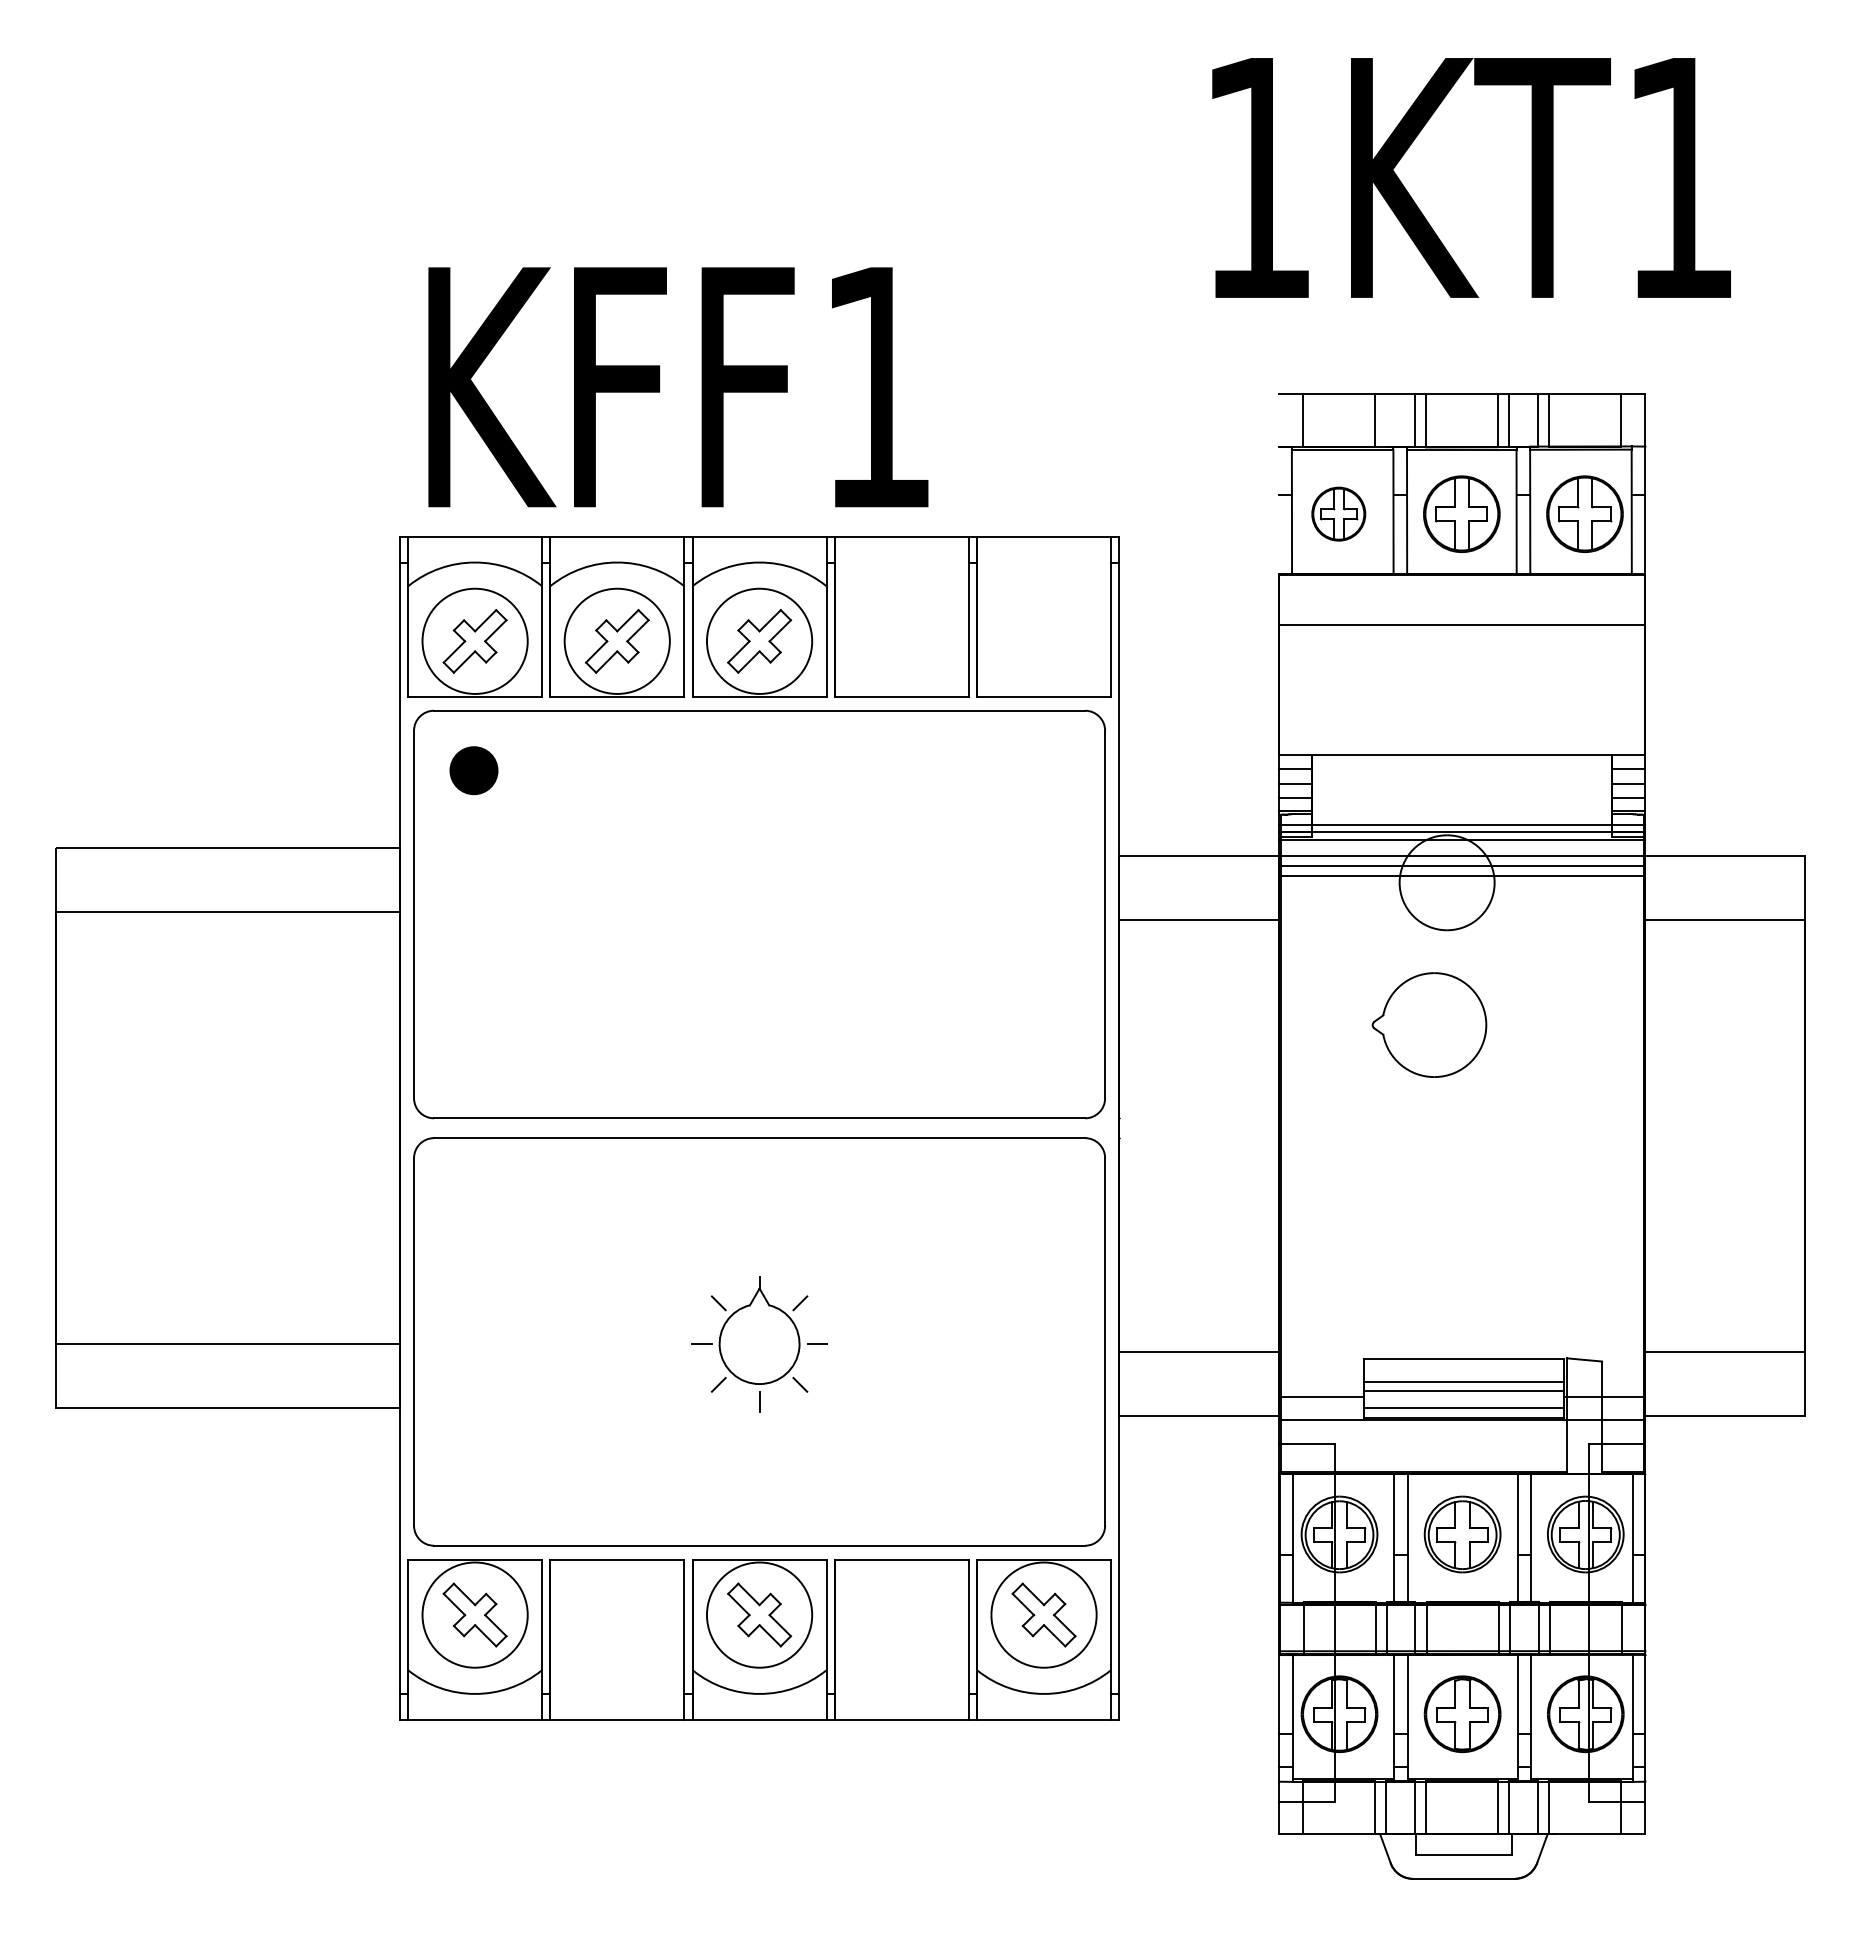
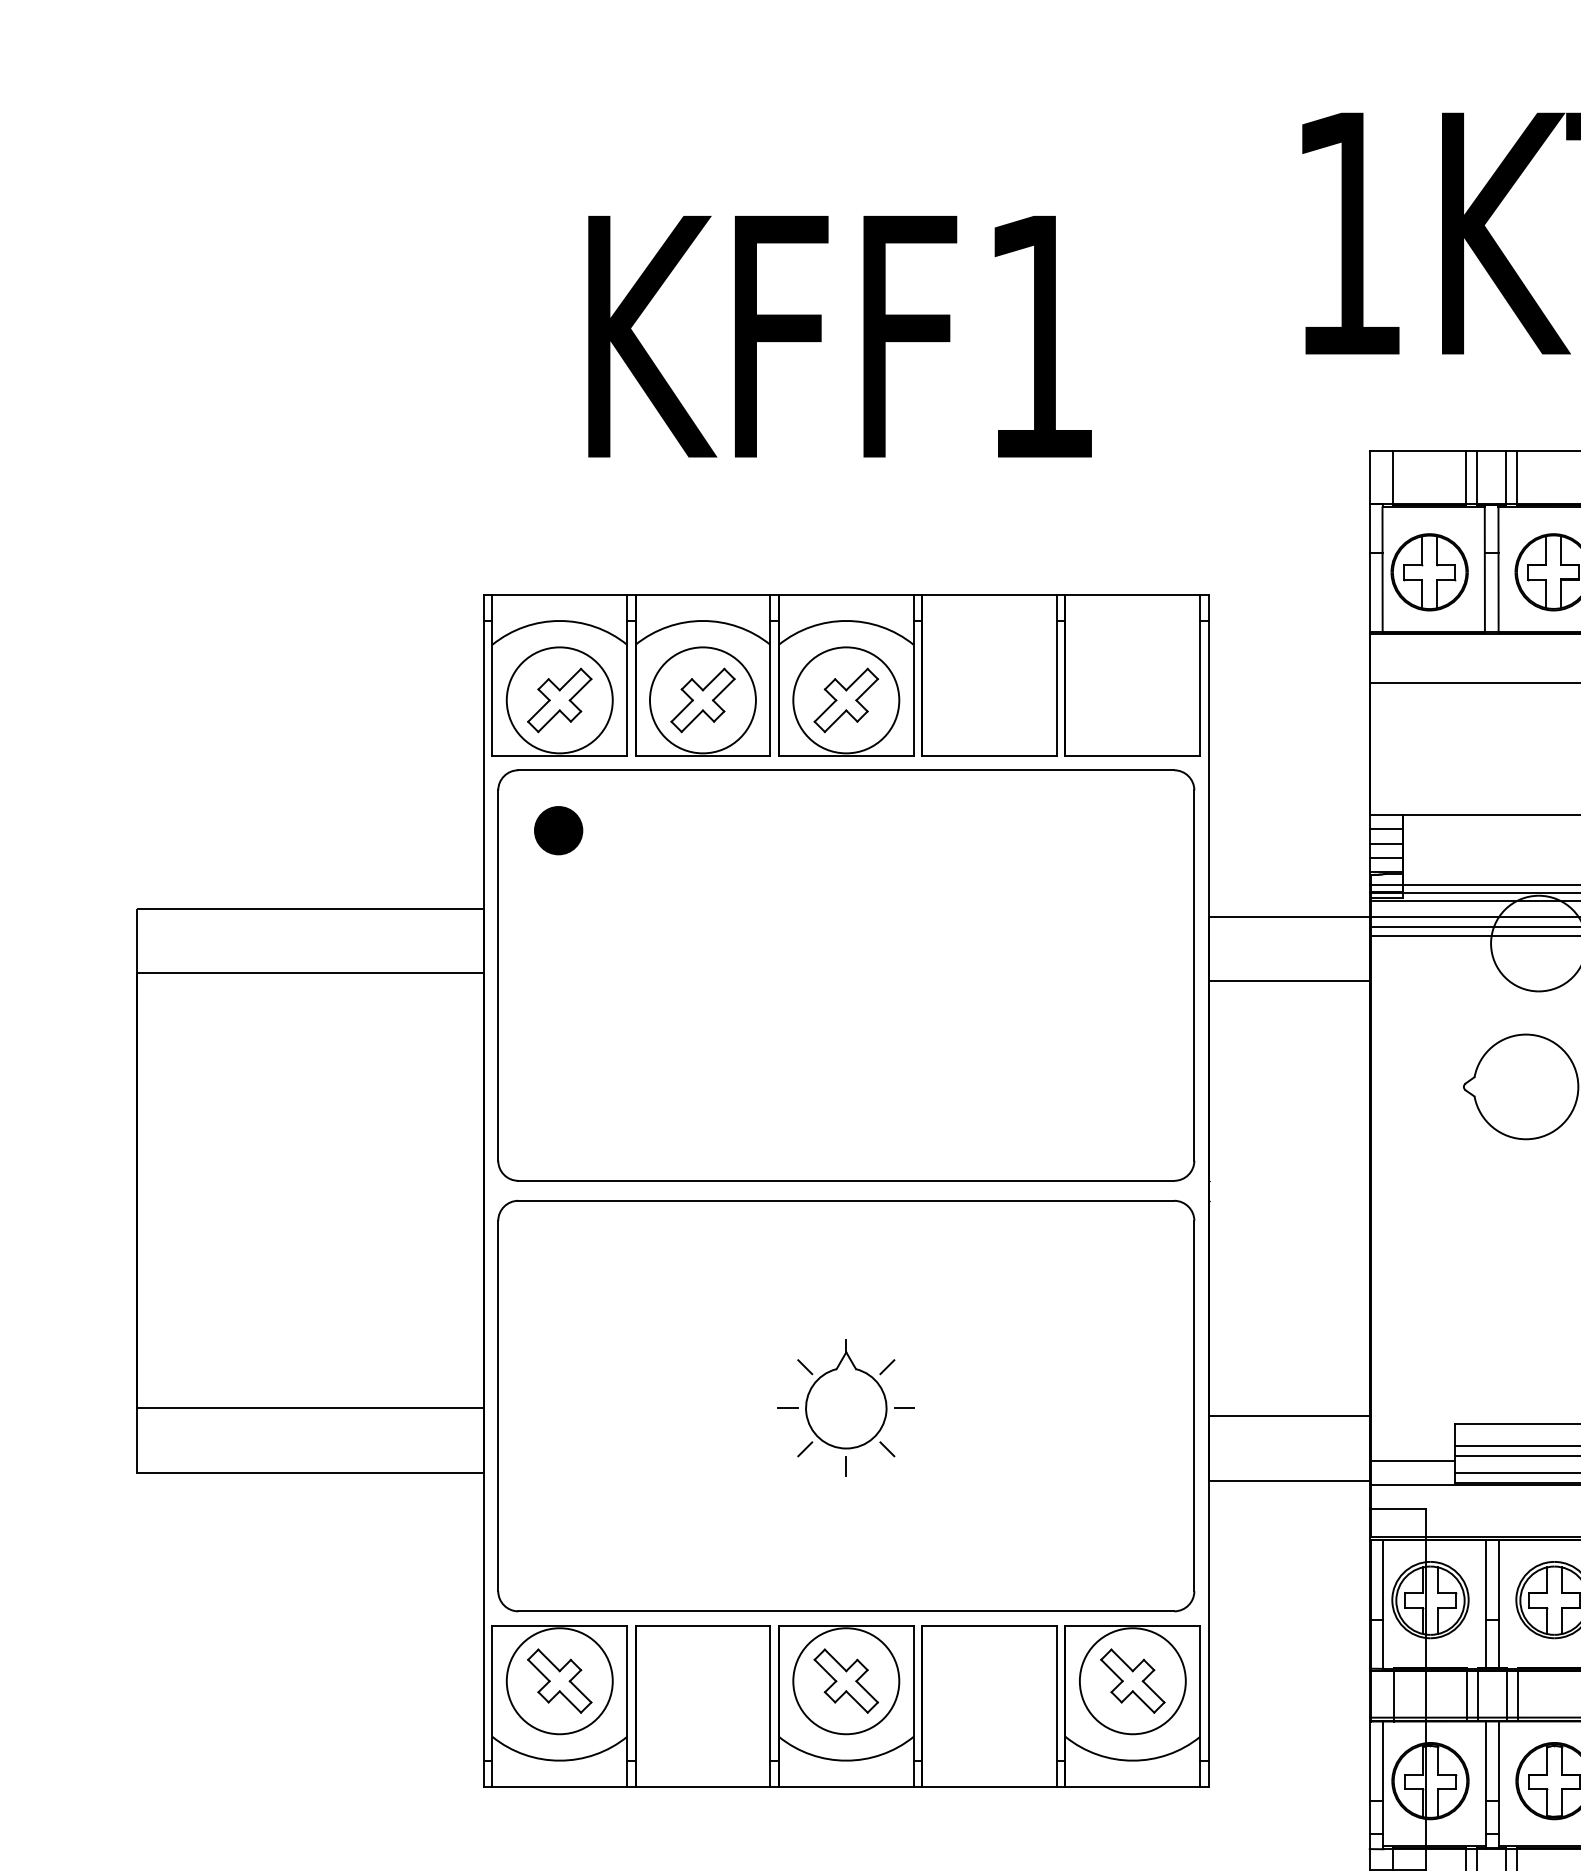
text: (678, 387) -> (840, 336), moved
line: (1385, 420) -> (1476, 477), added
line: (1279, 484) -> (1370, 542), added
part: (1338, 513) -> (1429, 571), size x1.43

